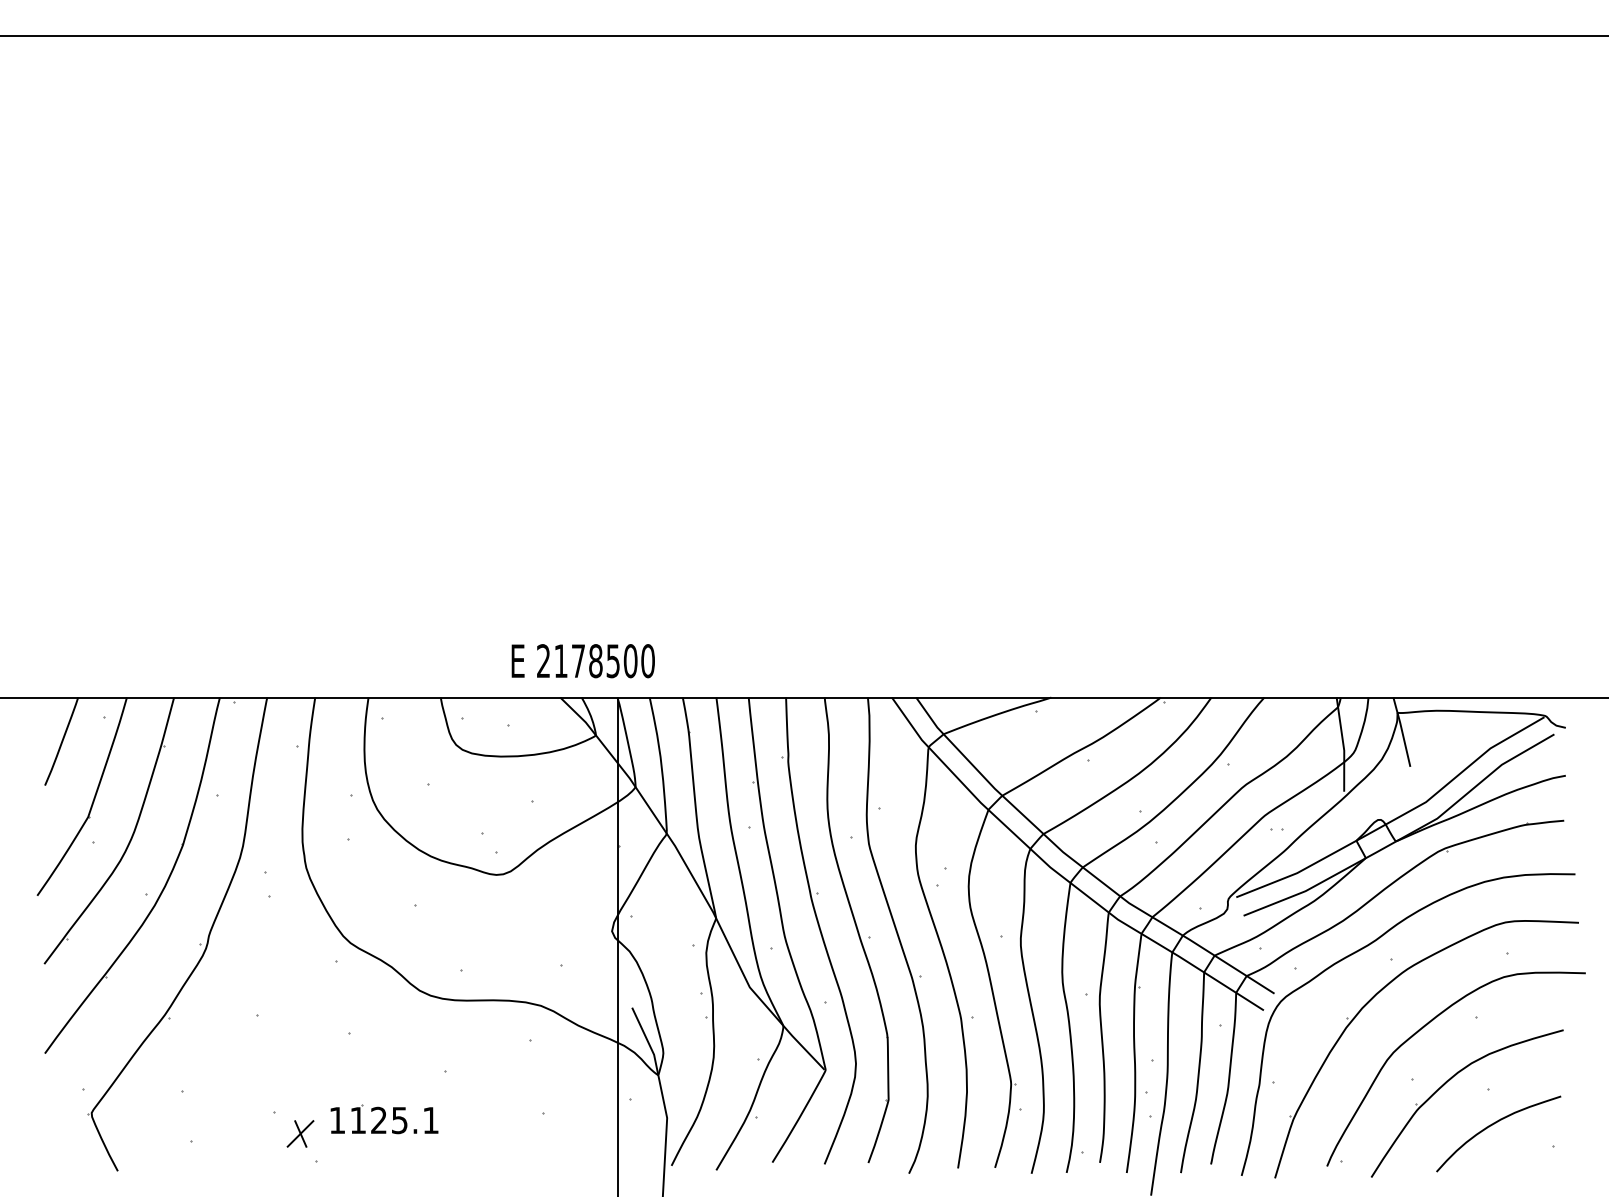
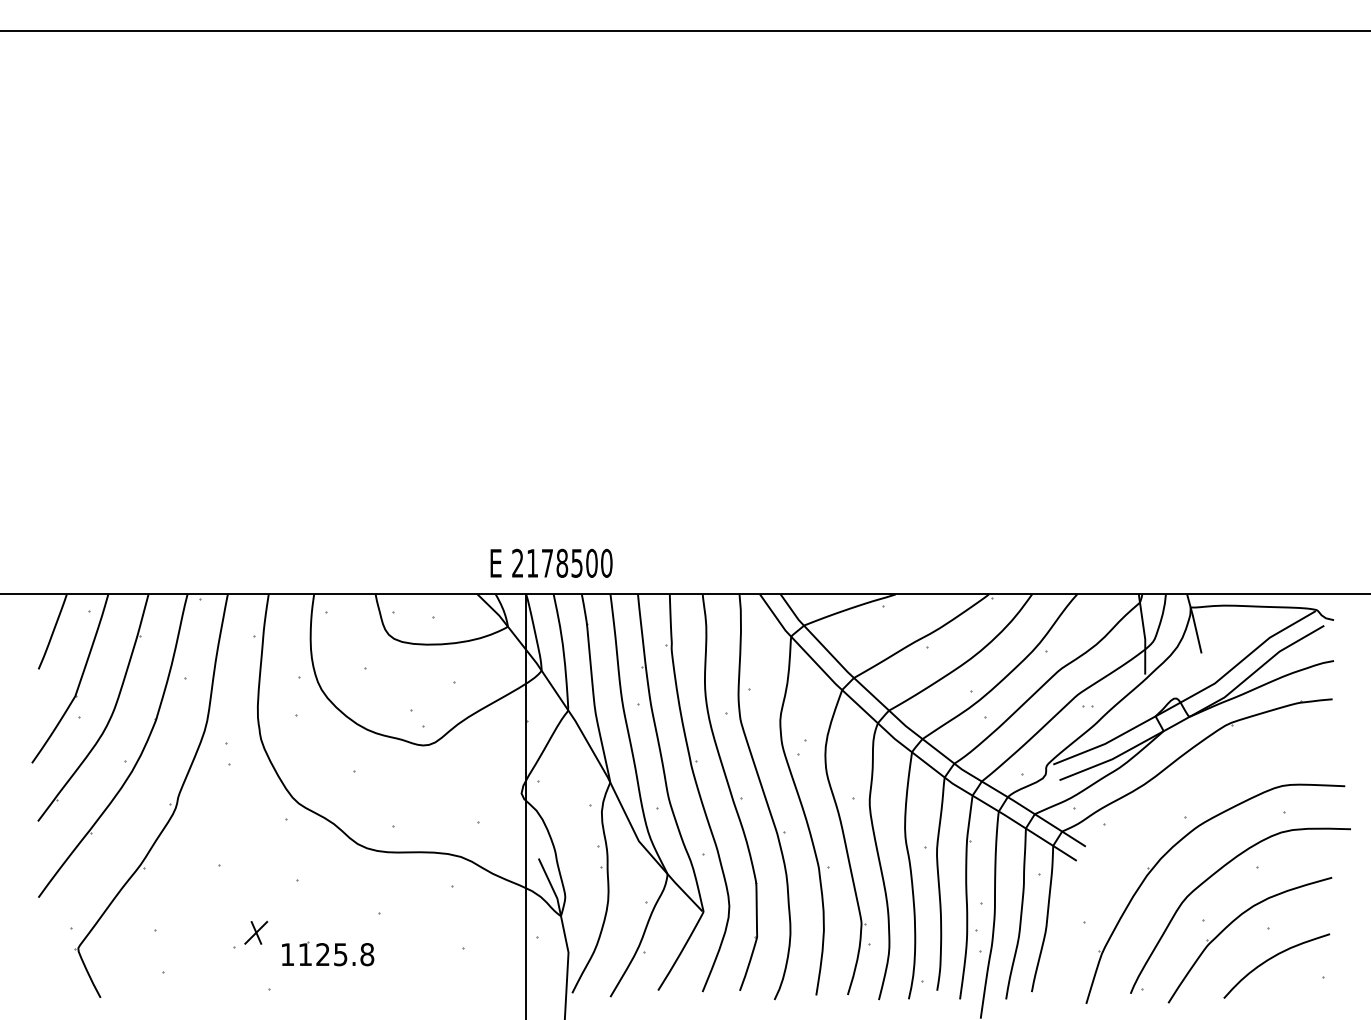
text: (582, 661) -> (550, 563), moved
curve: (1368, 946) -> (1165, 806), removed
text: (430, 1120) -> (366, 954), 1125.1 -> 1125.8
part: (300, 1133) -> (256, 932), moved

